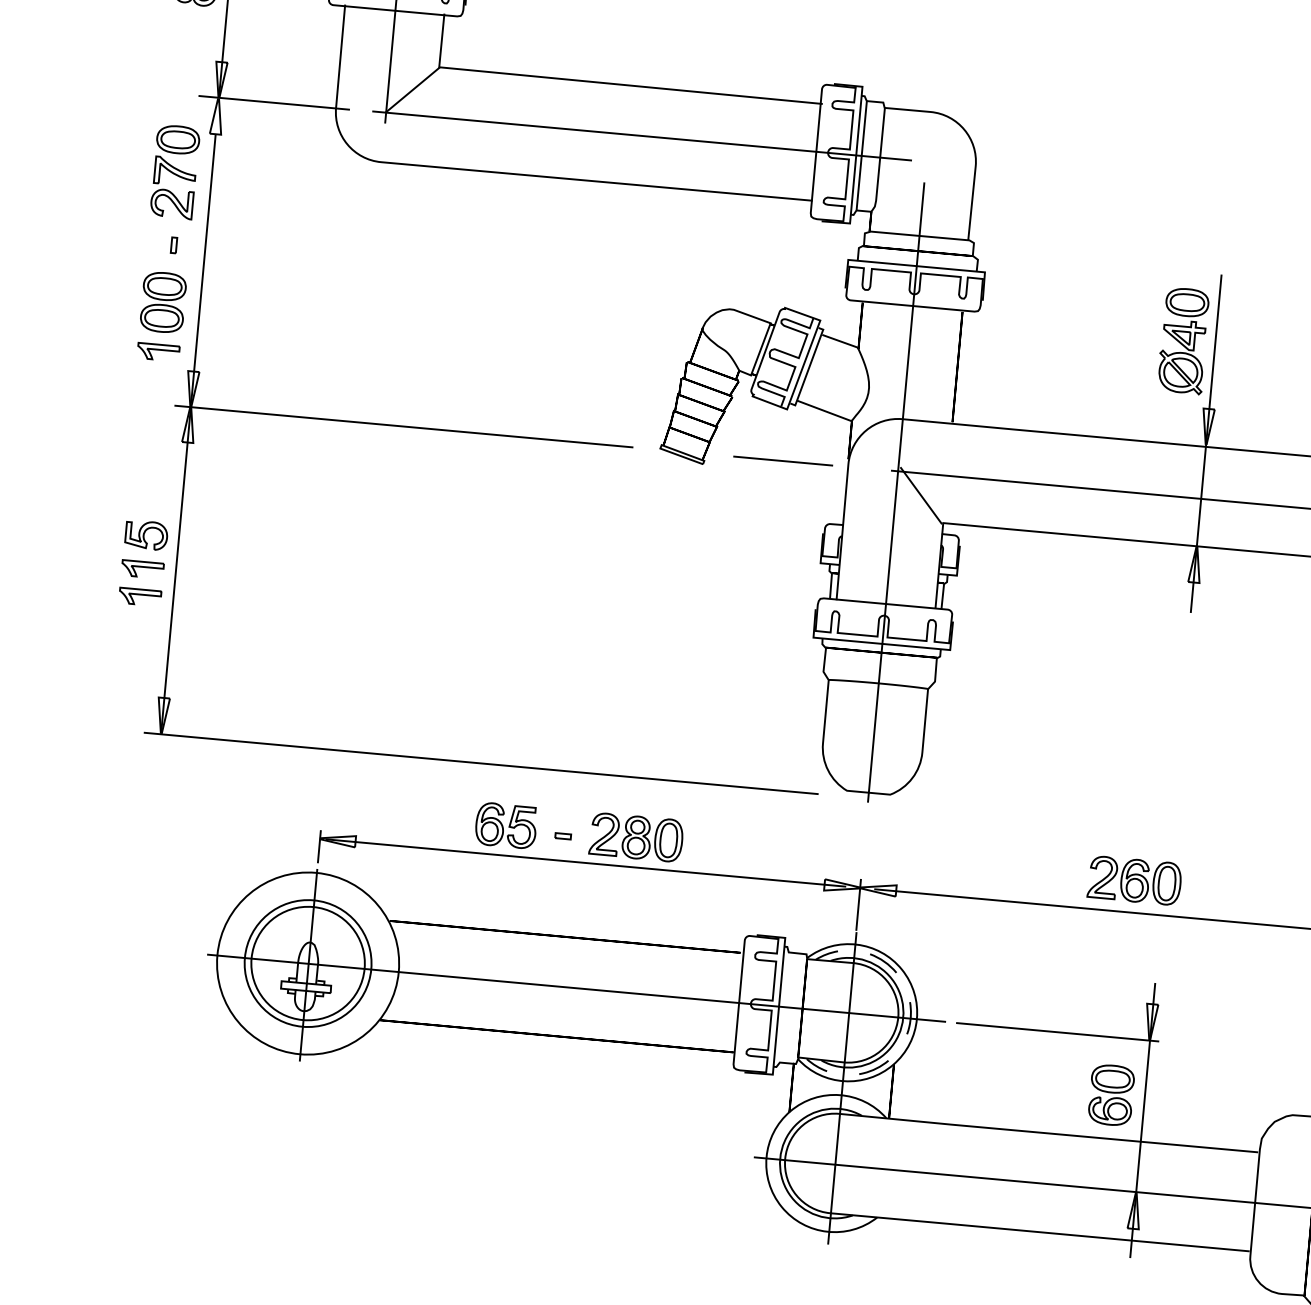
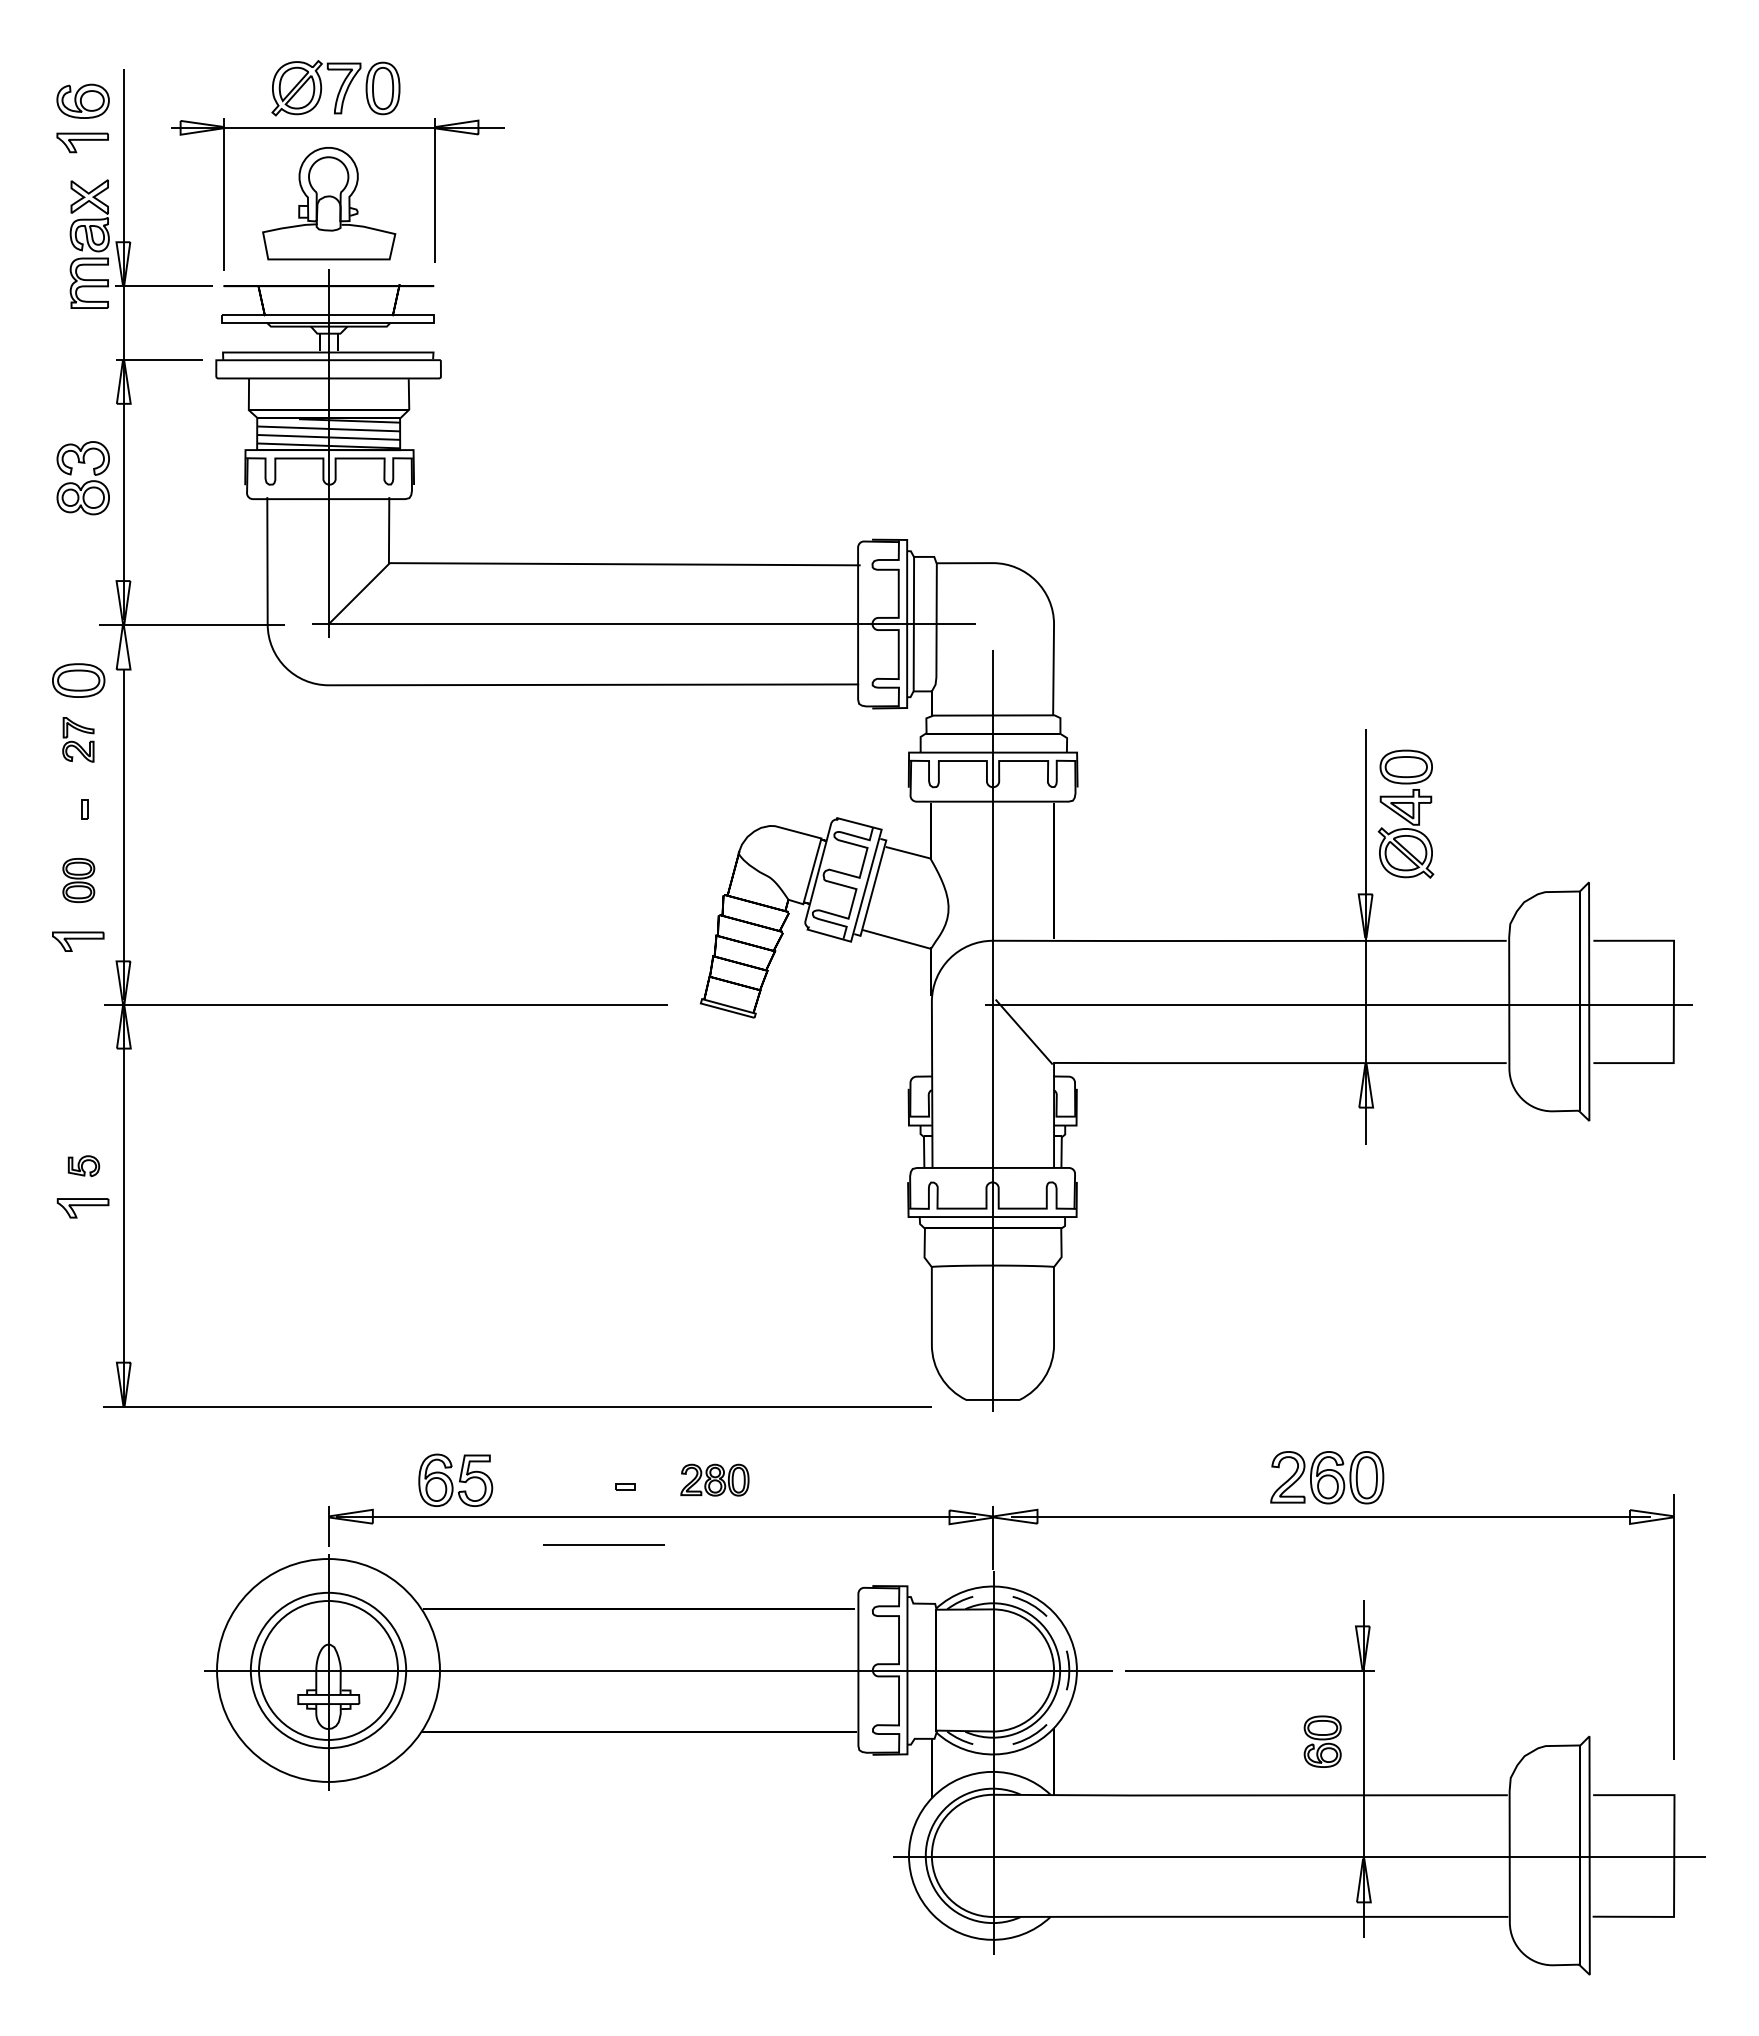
part: (173, 187) -> (78, 739), size x0.6
part: (163, 302) -> (78, 880), size x0.6
part: (1183, 340) -> (1405, 813), moved
line: (782, 460) -> (603, 1544), moved
part: (146, 534) -> (83, 1165), size x0.6
part: (139, 597) -> (82, 1242), removed
part: (506, 824) -> (455, 1479), moved
part: (636, 836) -> (714, 1479), size x0.6
part: (1111, 1094) -> (1322, 1741), size x0.7

